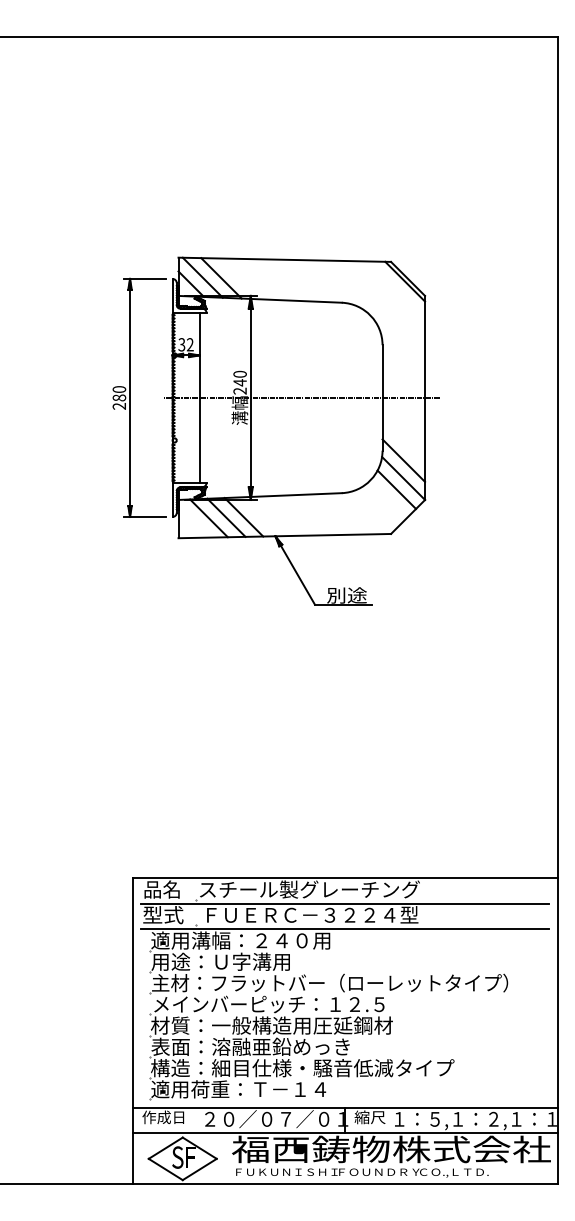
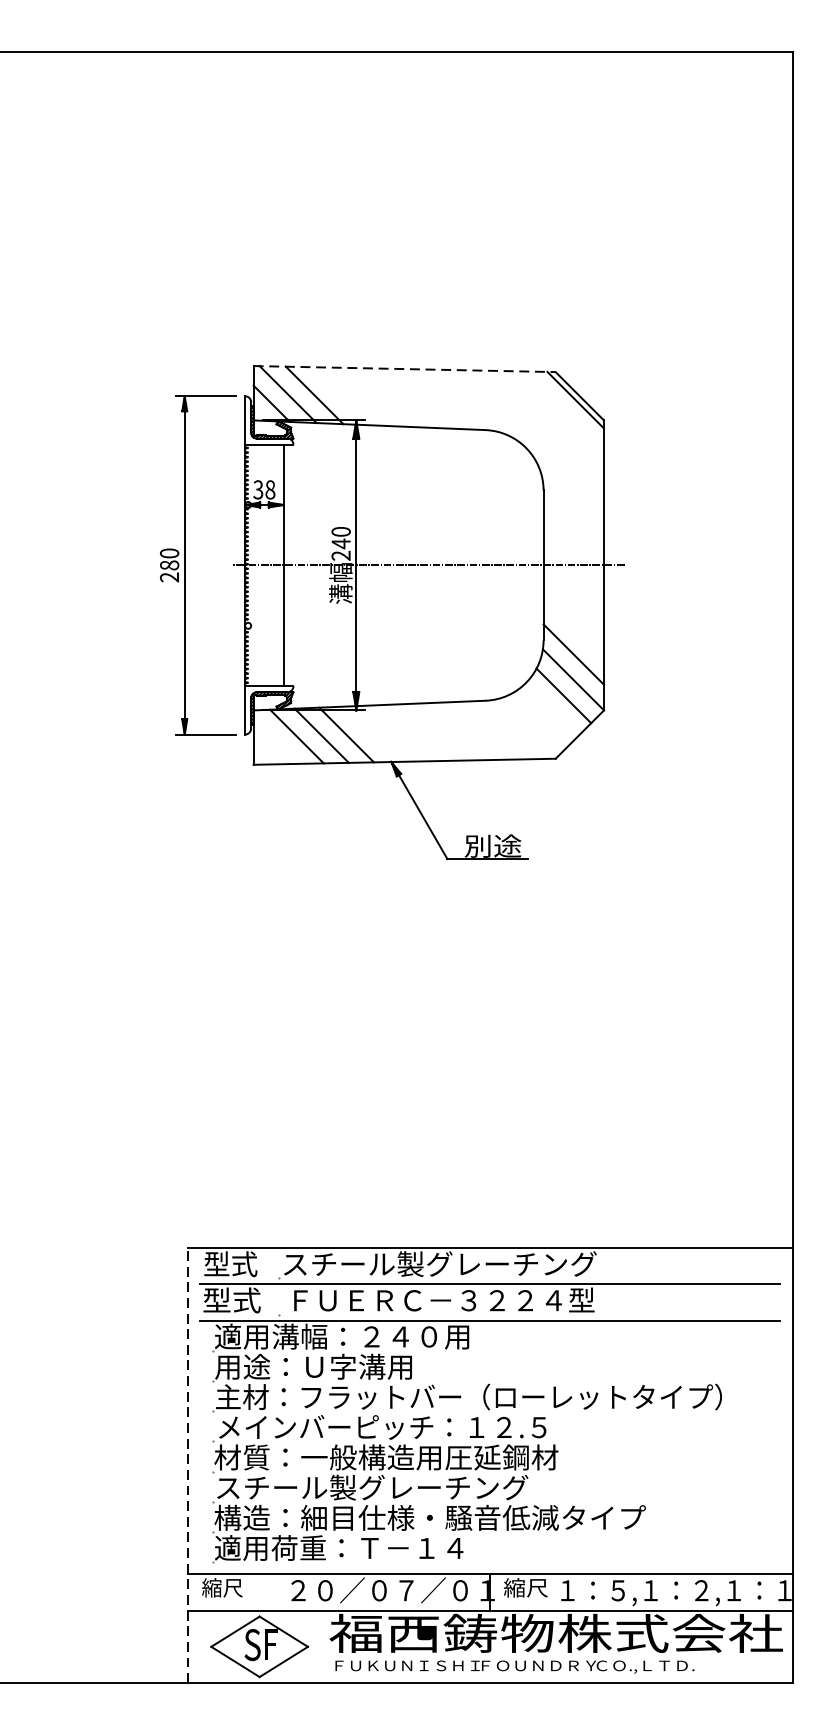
line: (285, 259) -> (405, 368), solid -> dashed
text: (189, 344) -> (269, 489), 32 -> 38
text: (162, 889) -> (230, 1264), 品名 -> 型式
line: (132, 1030) -> (188, 1464), solid -> dashed
text: (261, 1046) -> (371, 1487), 表面：溶融亜鉛めっき -> スチール製グレーチング
text: (163, 1117) -> (232, 1588), 作成日 -> 縮尺

